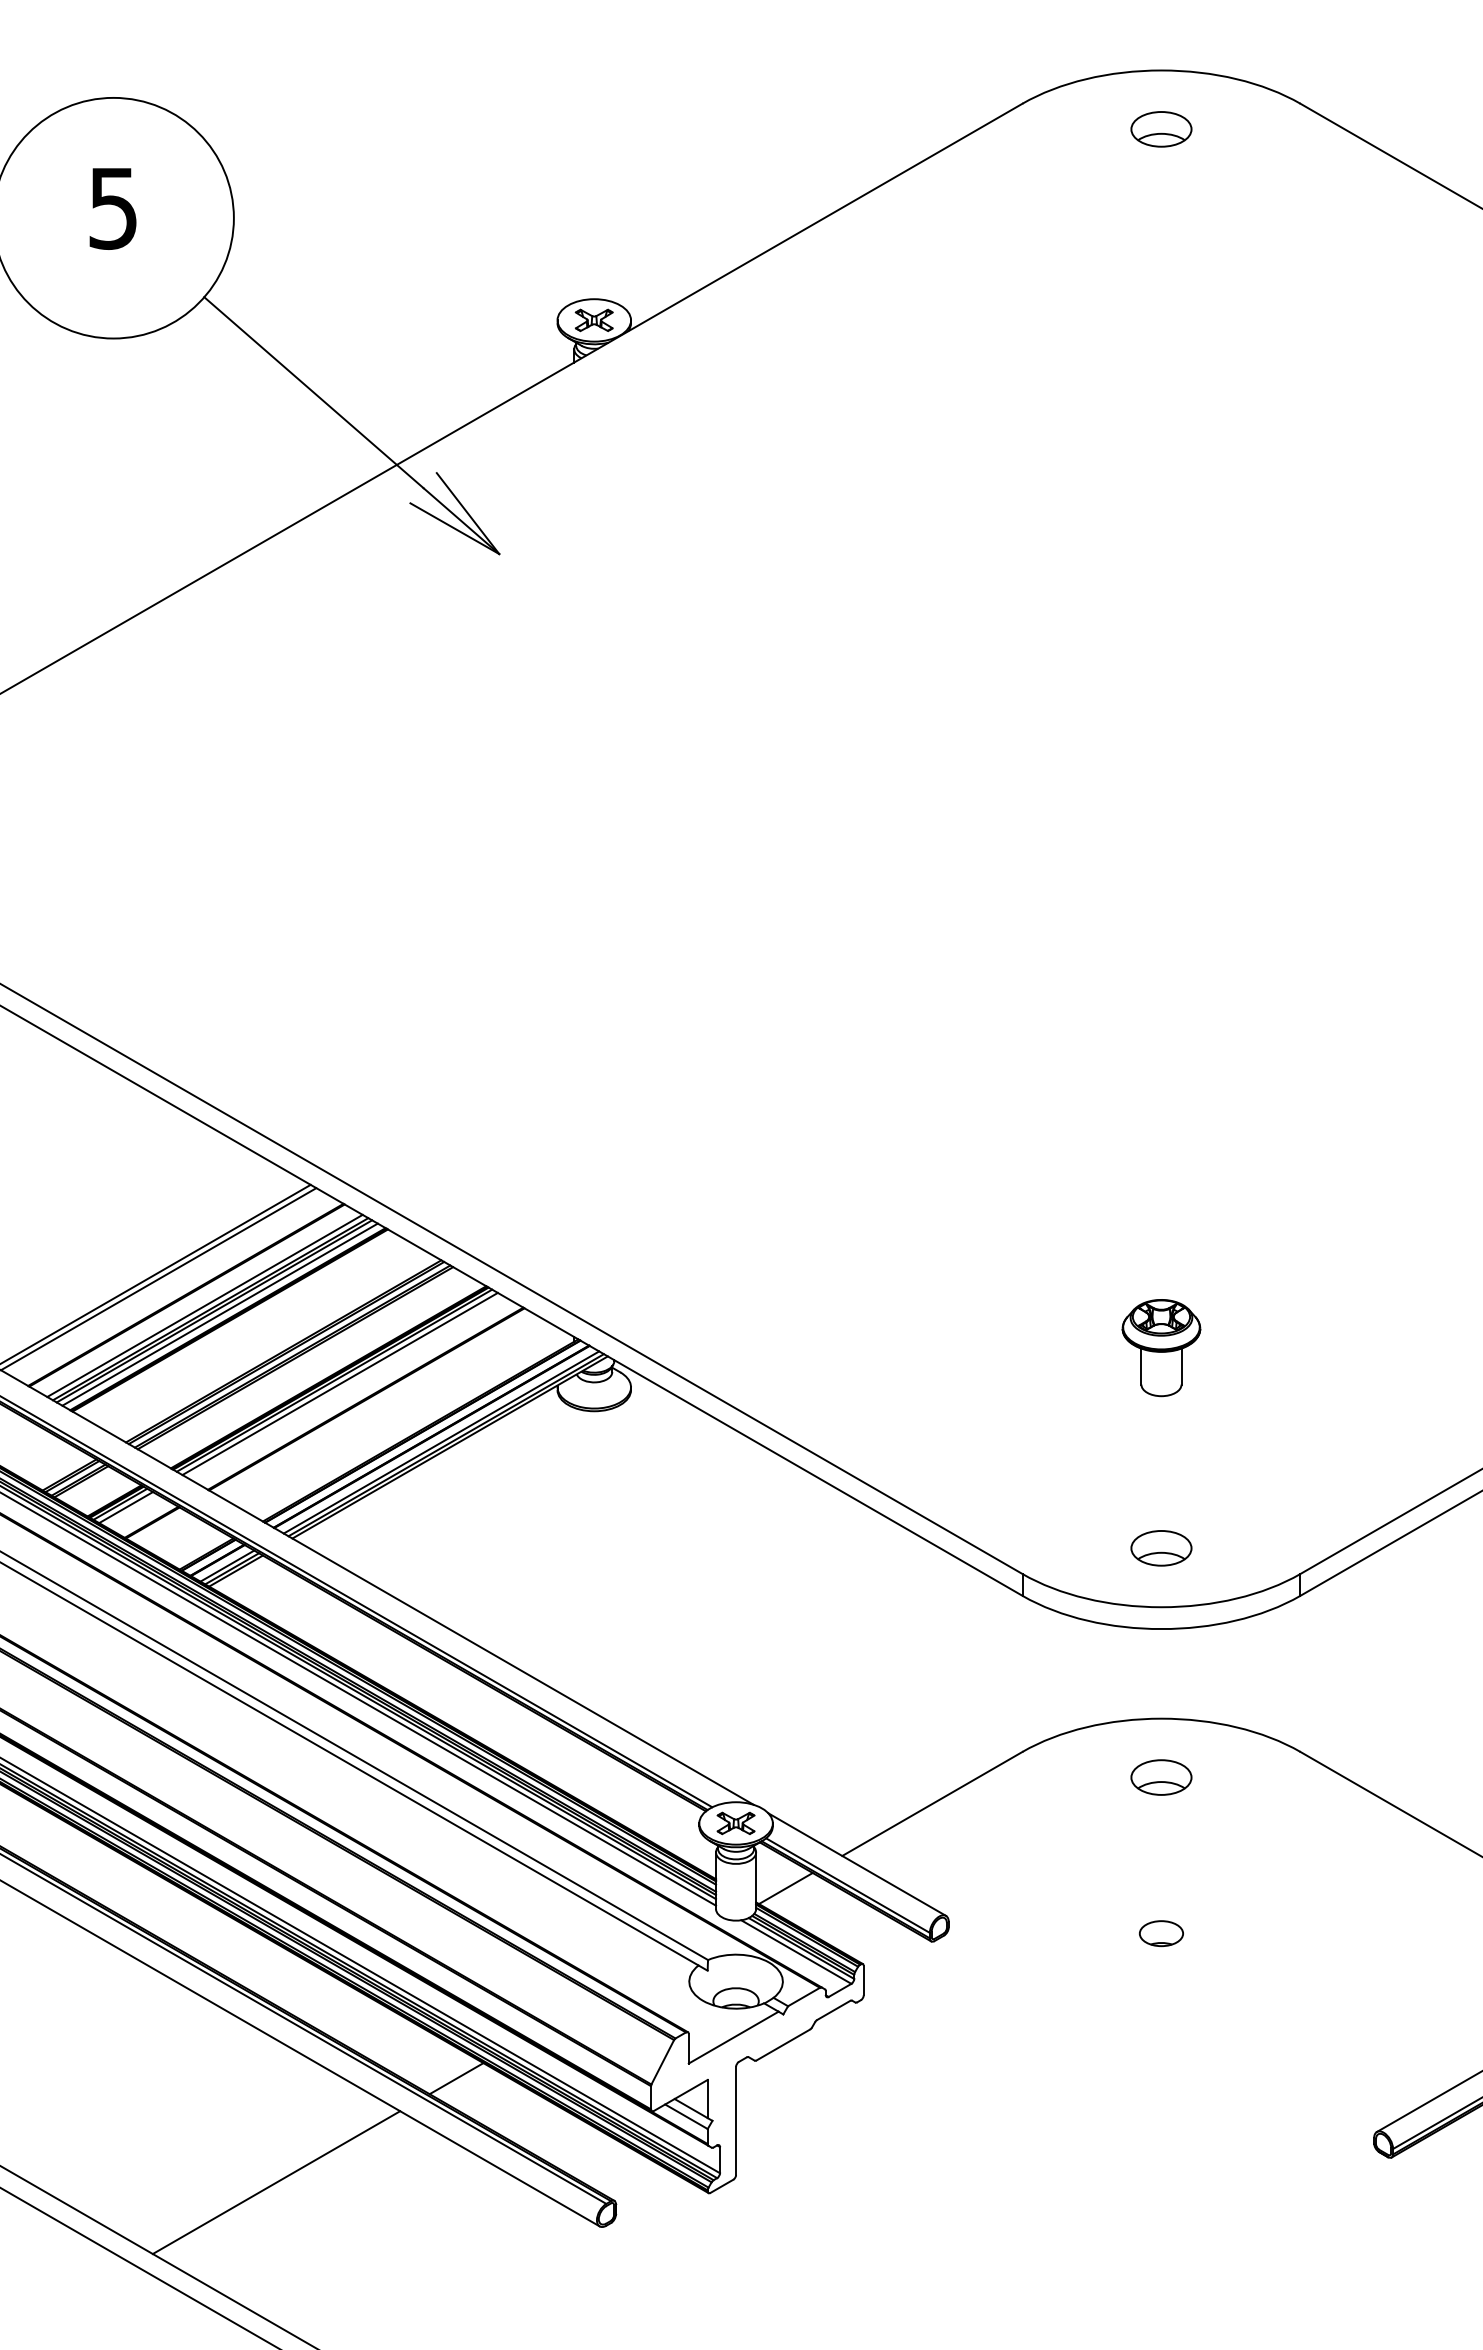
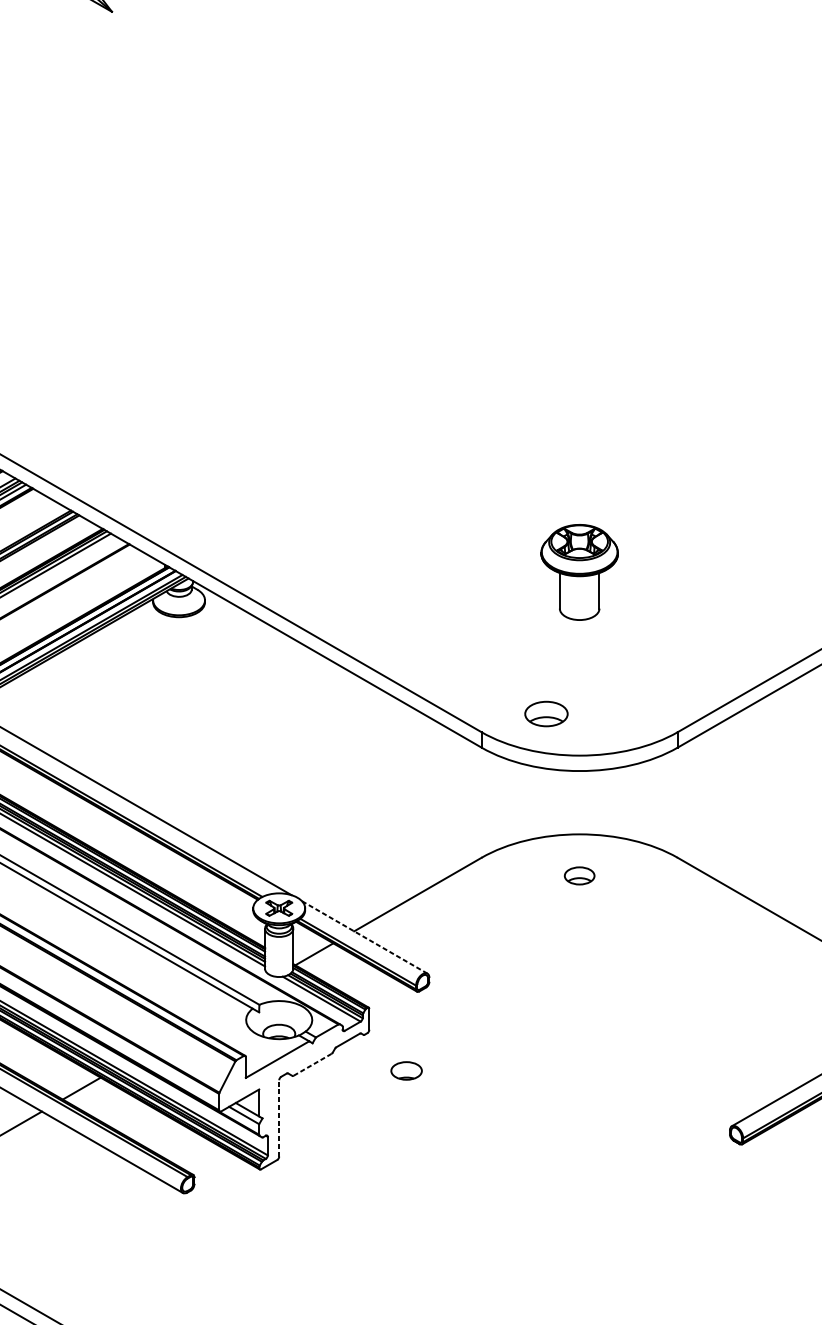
part: (1161, 1348) -> (579, 572), size x1.4
part: (1161, 1548) -> (546, 714), moved
part: (1161, 1777) -> (579, 875), size x0.7
line: (857, 1864) -> (364, 937), solid -> dashed
part: (1161, 1933) -> (406, 1070), moved
line: (783, 2044) -> (312, 1064), solid -> dashed
line: (736, 2120) -> (279, 1118), solid -> dashed

